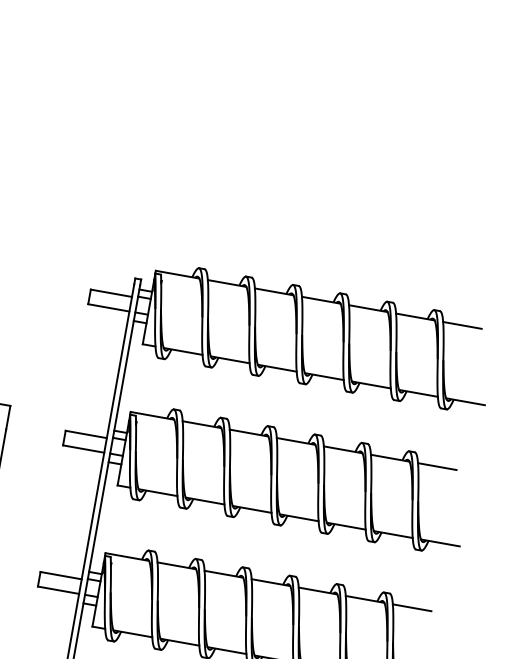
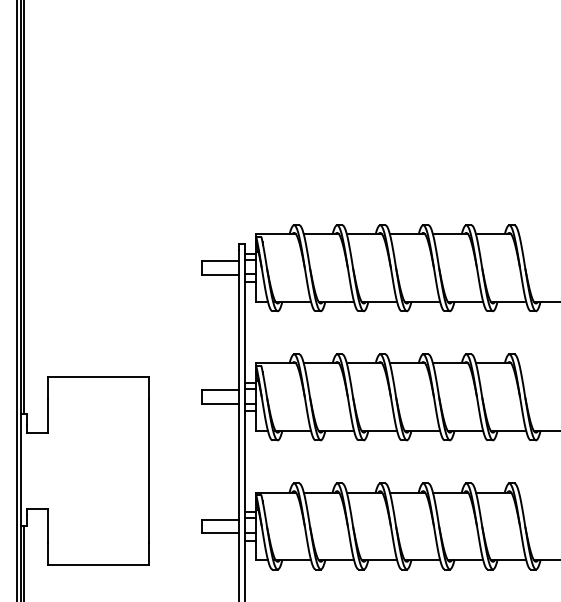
line: (462, 325) -> (536, 234), removed
line: (437, 466) -> (536, 363), removed
line: (411, 607) -> (536, 492), removed

